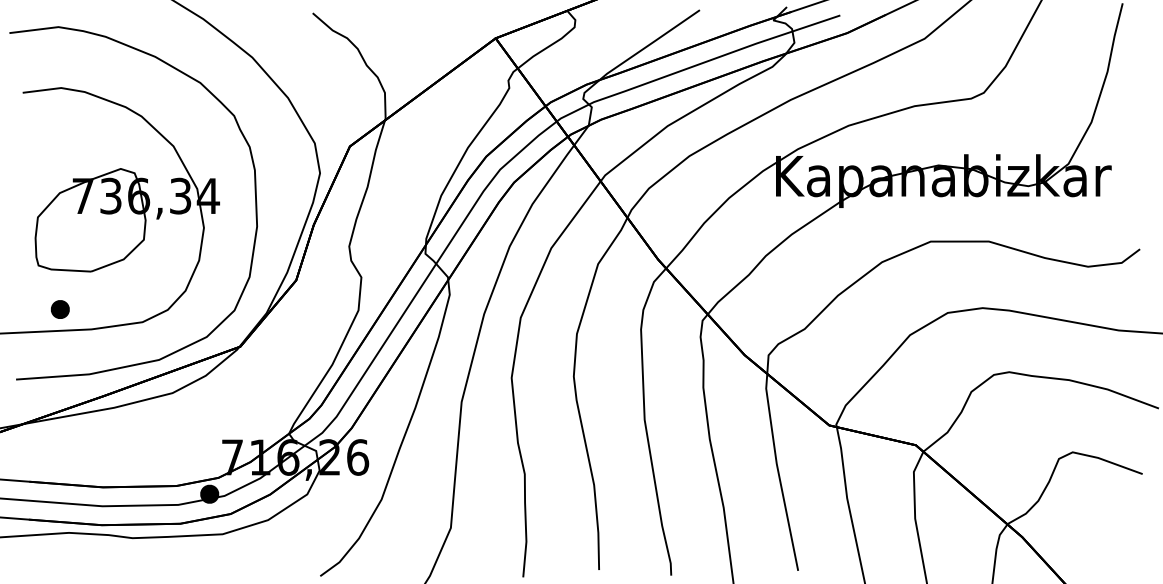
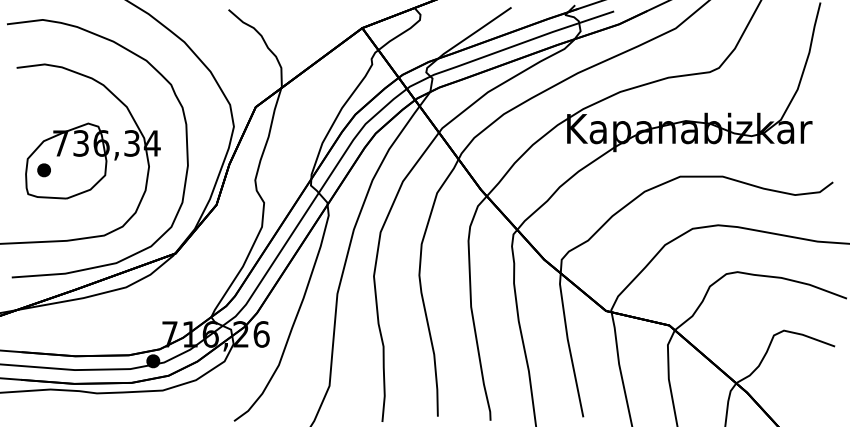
part: (59, 309) -> (43, 170), moved

